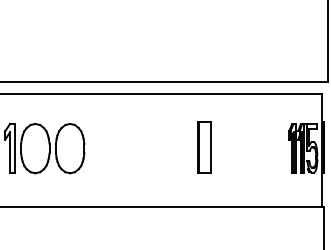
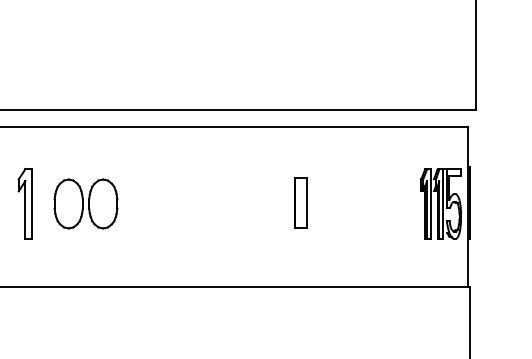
part: (204, 147) -> (300, 202), size x0.7
part: (52, 148) -> (85, 203), size x0.7

